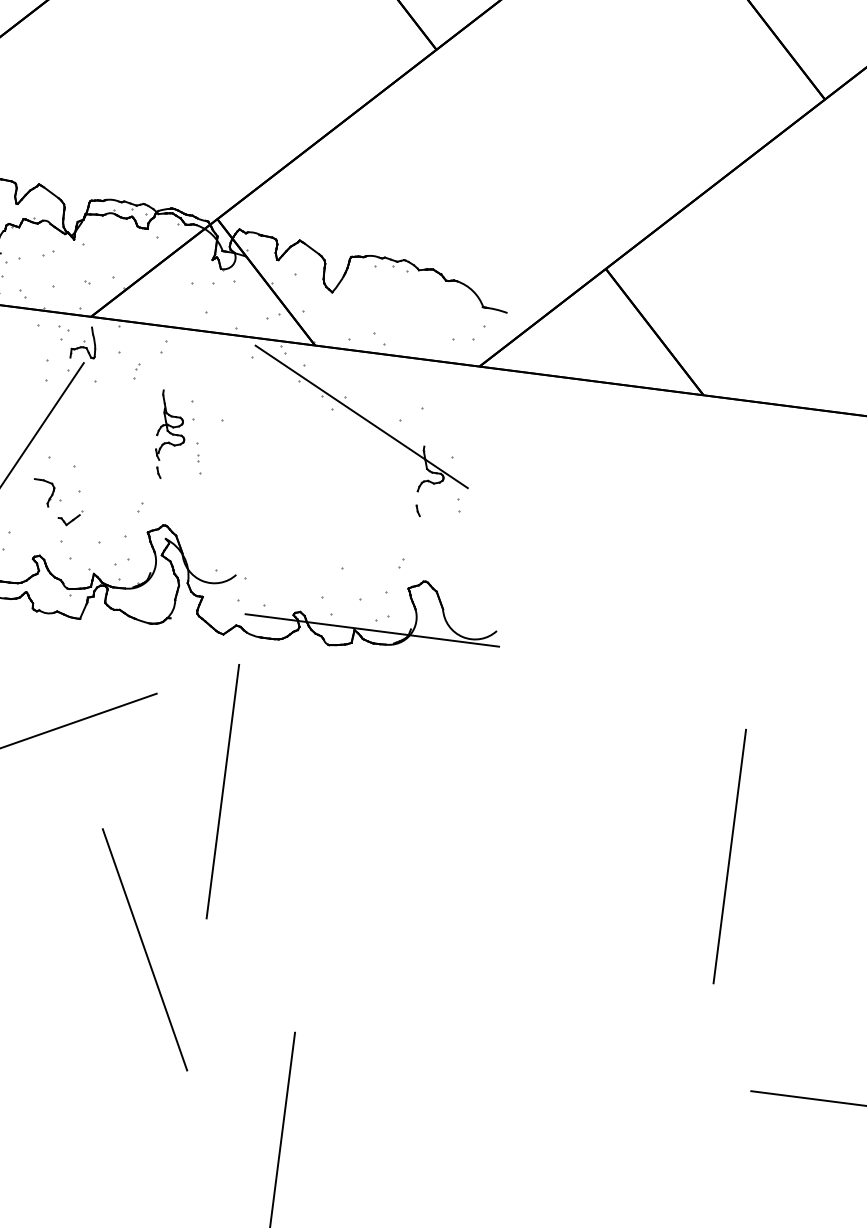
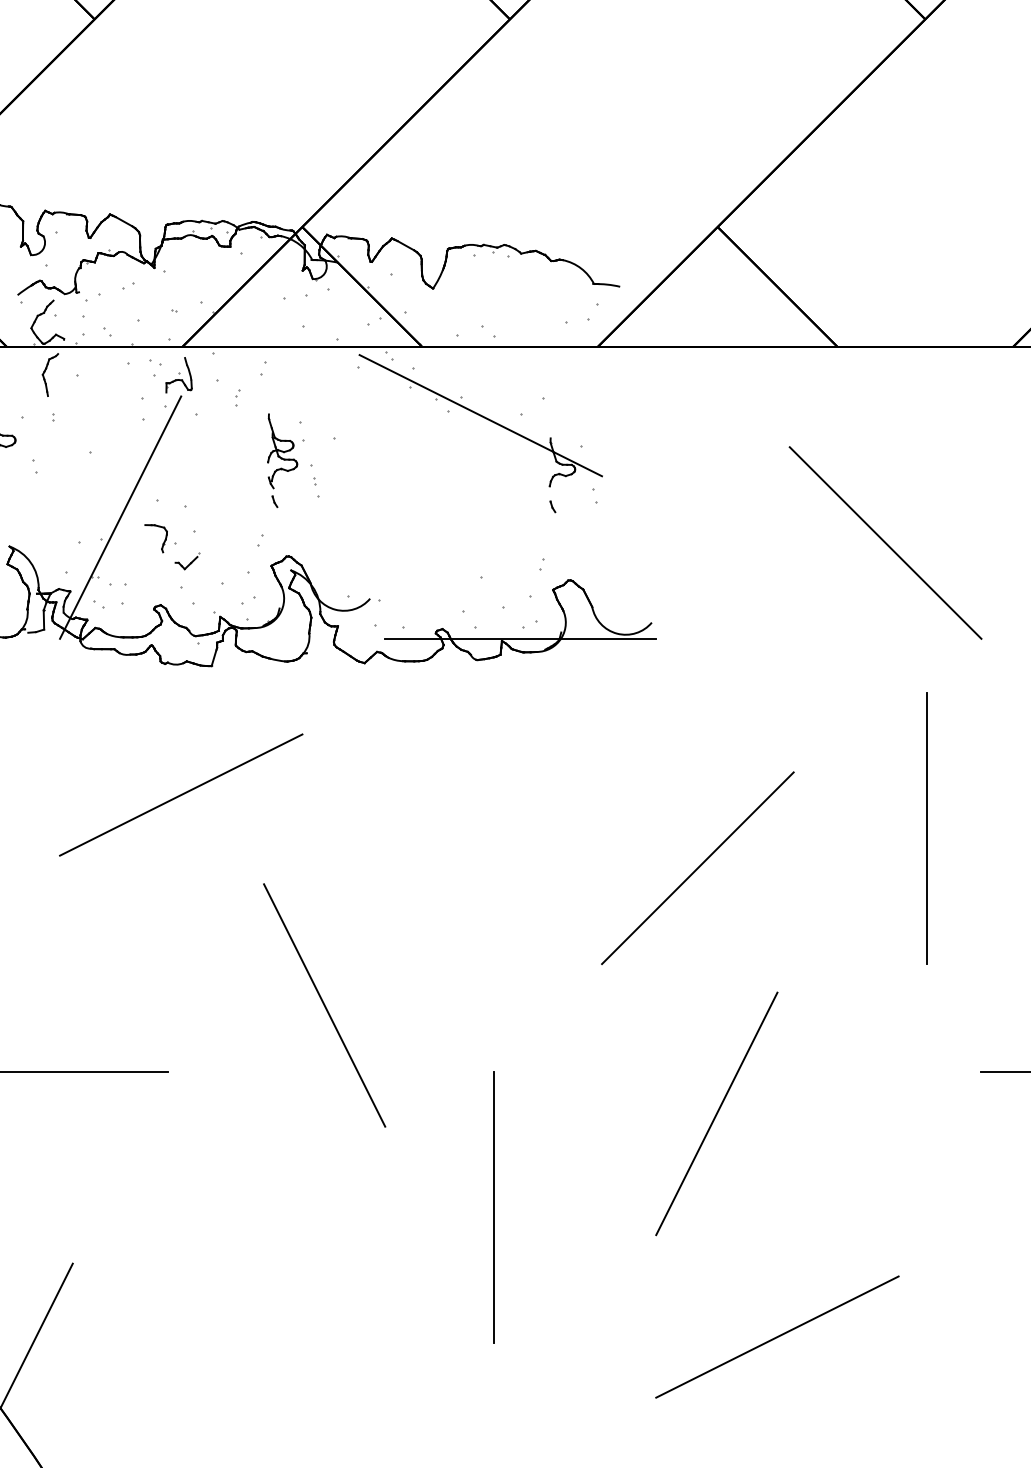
line: (725, 584) -> (885, 542), added
line: (222, 791) -> (384, 828), removed
line: (510, 866) -> (697, 868), added
line: (498, 1097) -> (716, 1113), added

